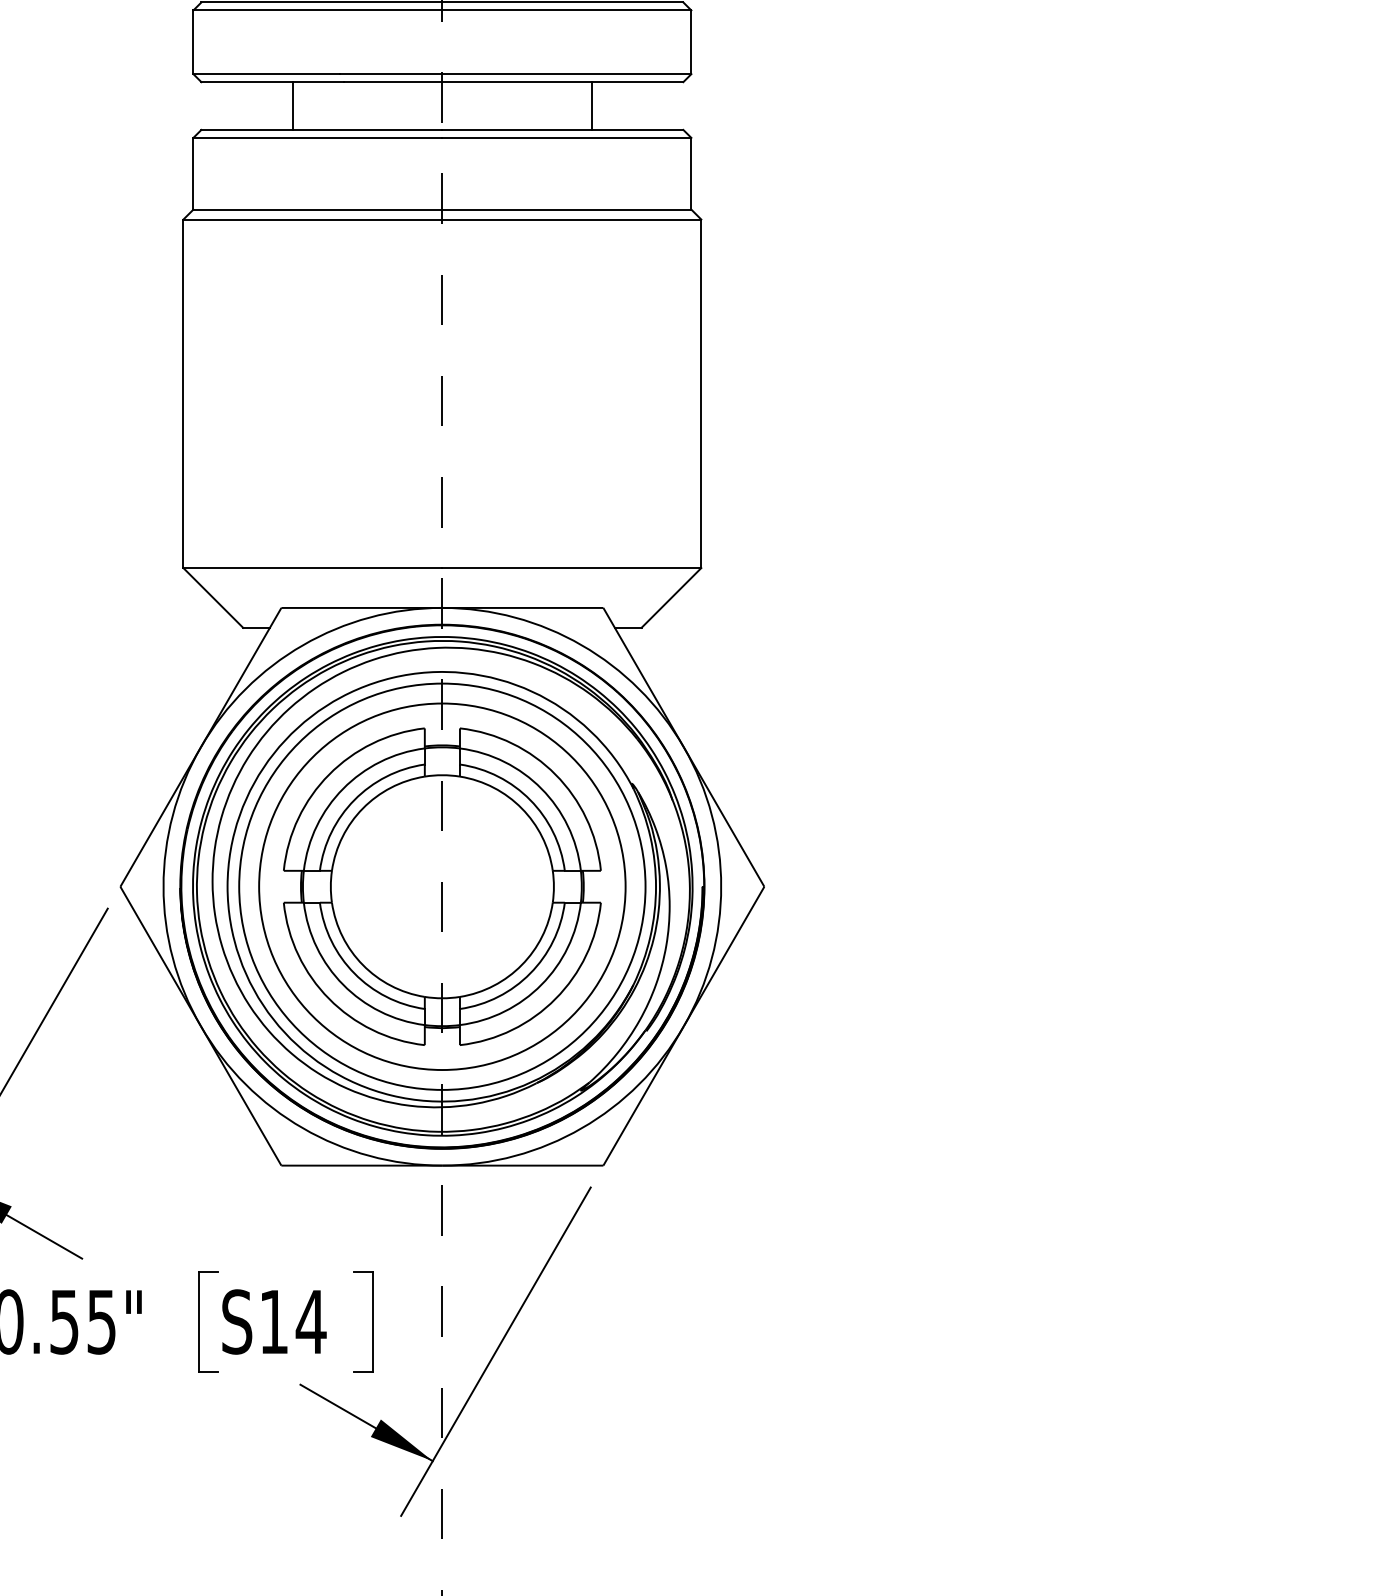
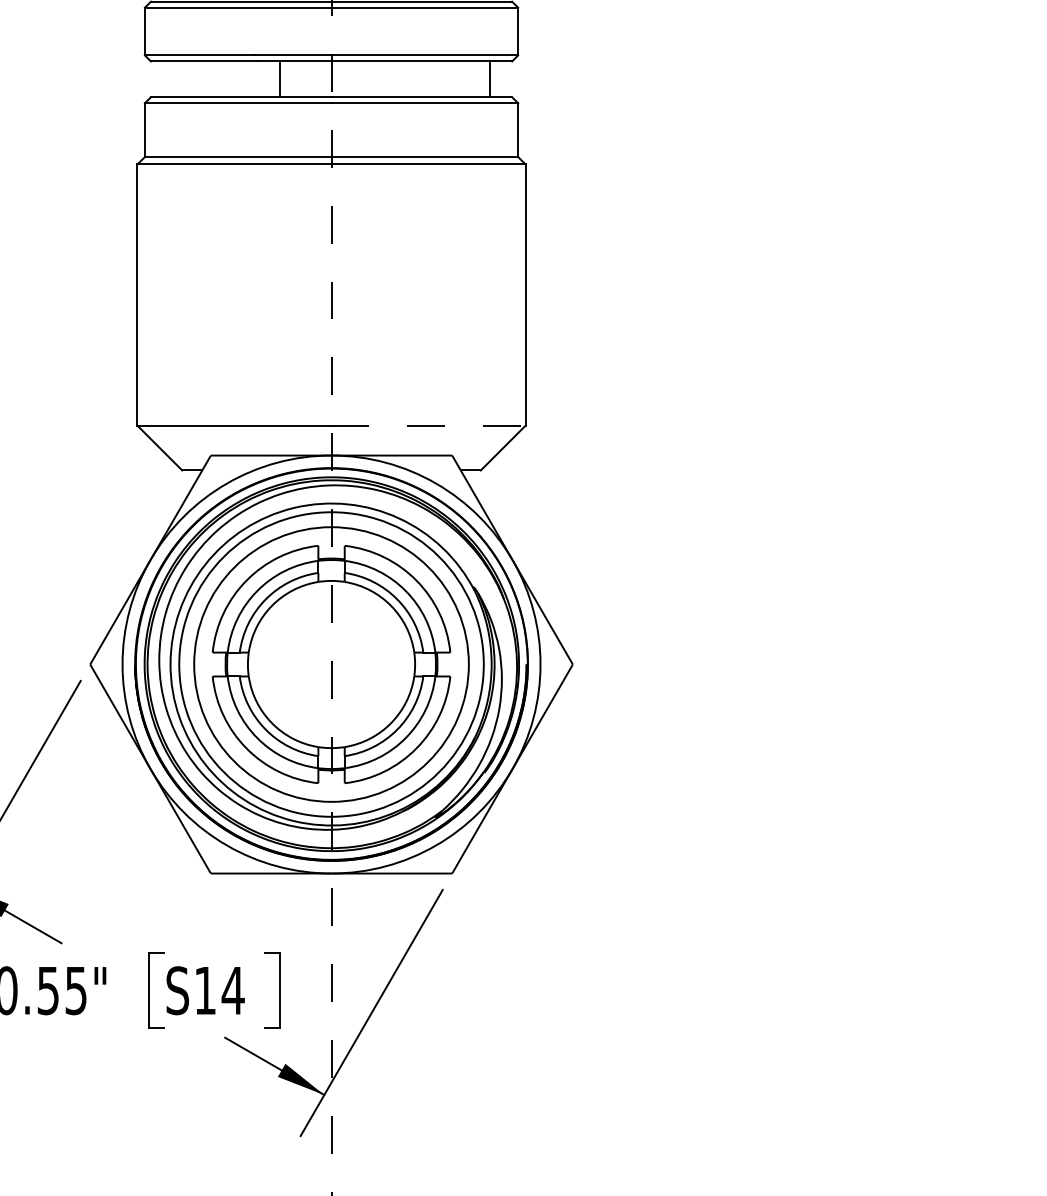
line: (293, 105) -> (280, 78), moved
line: (591, 105) -> (489, 78), moved
line: (572, 568) -> (429, 425), solid -> dashed

